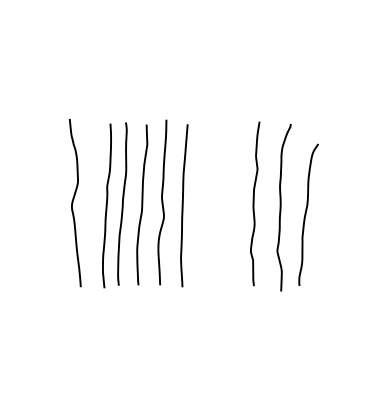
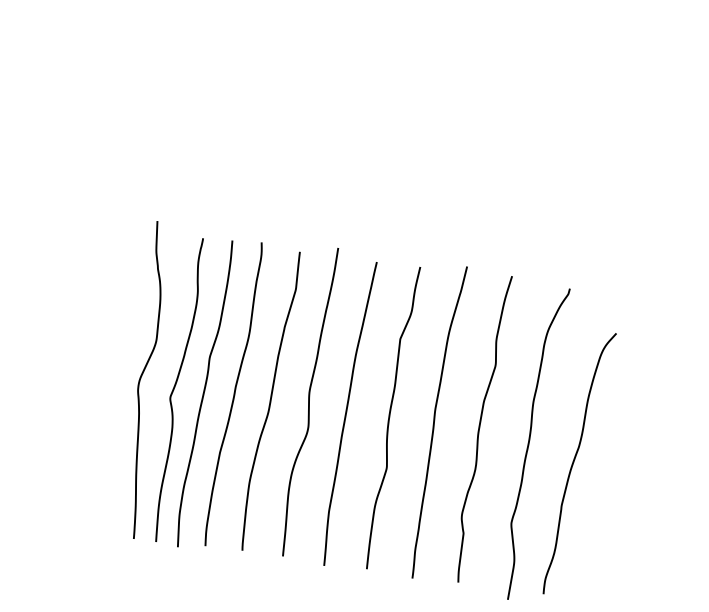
curve: (230, 203) -> (436, 421), added
curve: (206, 204) -> (390, 417), added
curve: (91, 205) -> (175, 388), added

